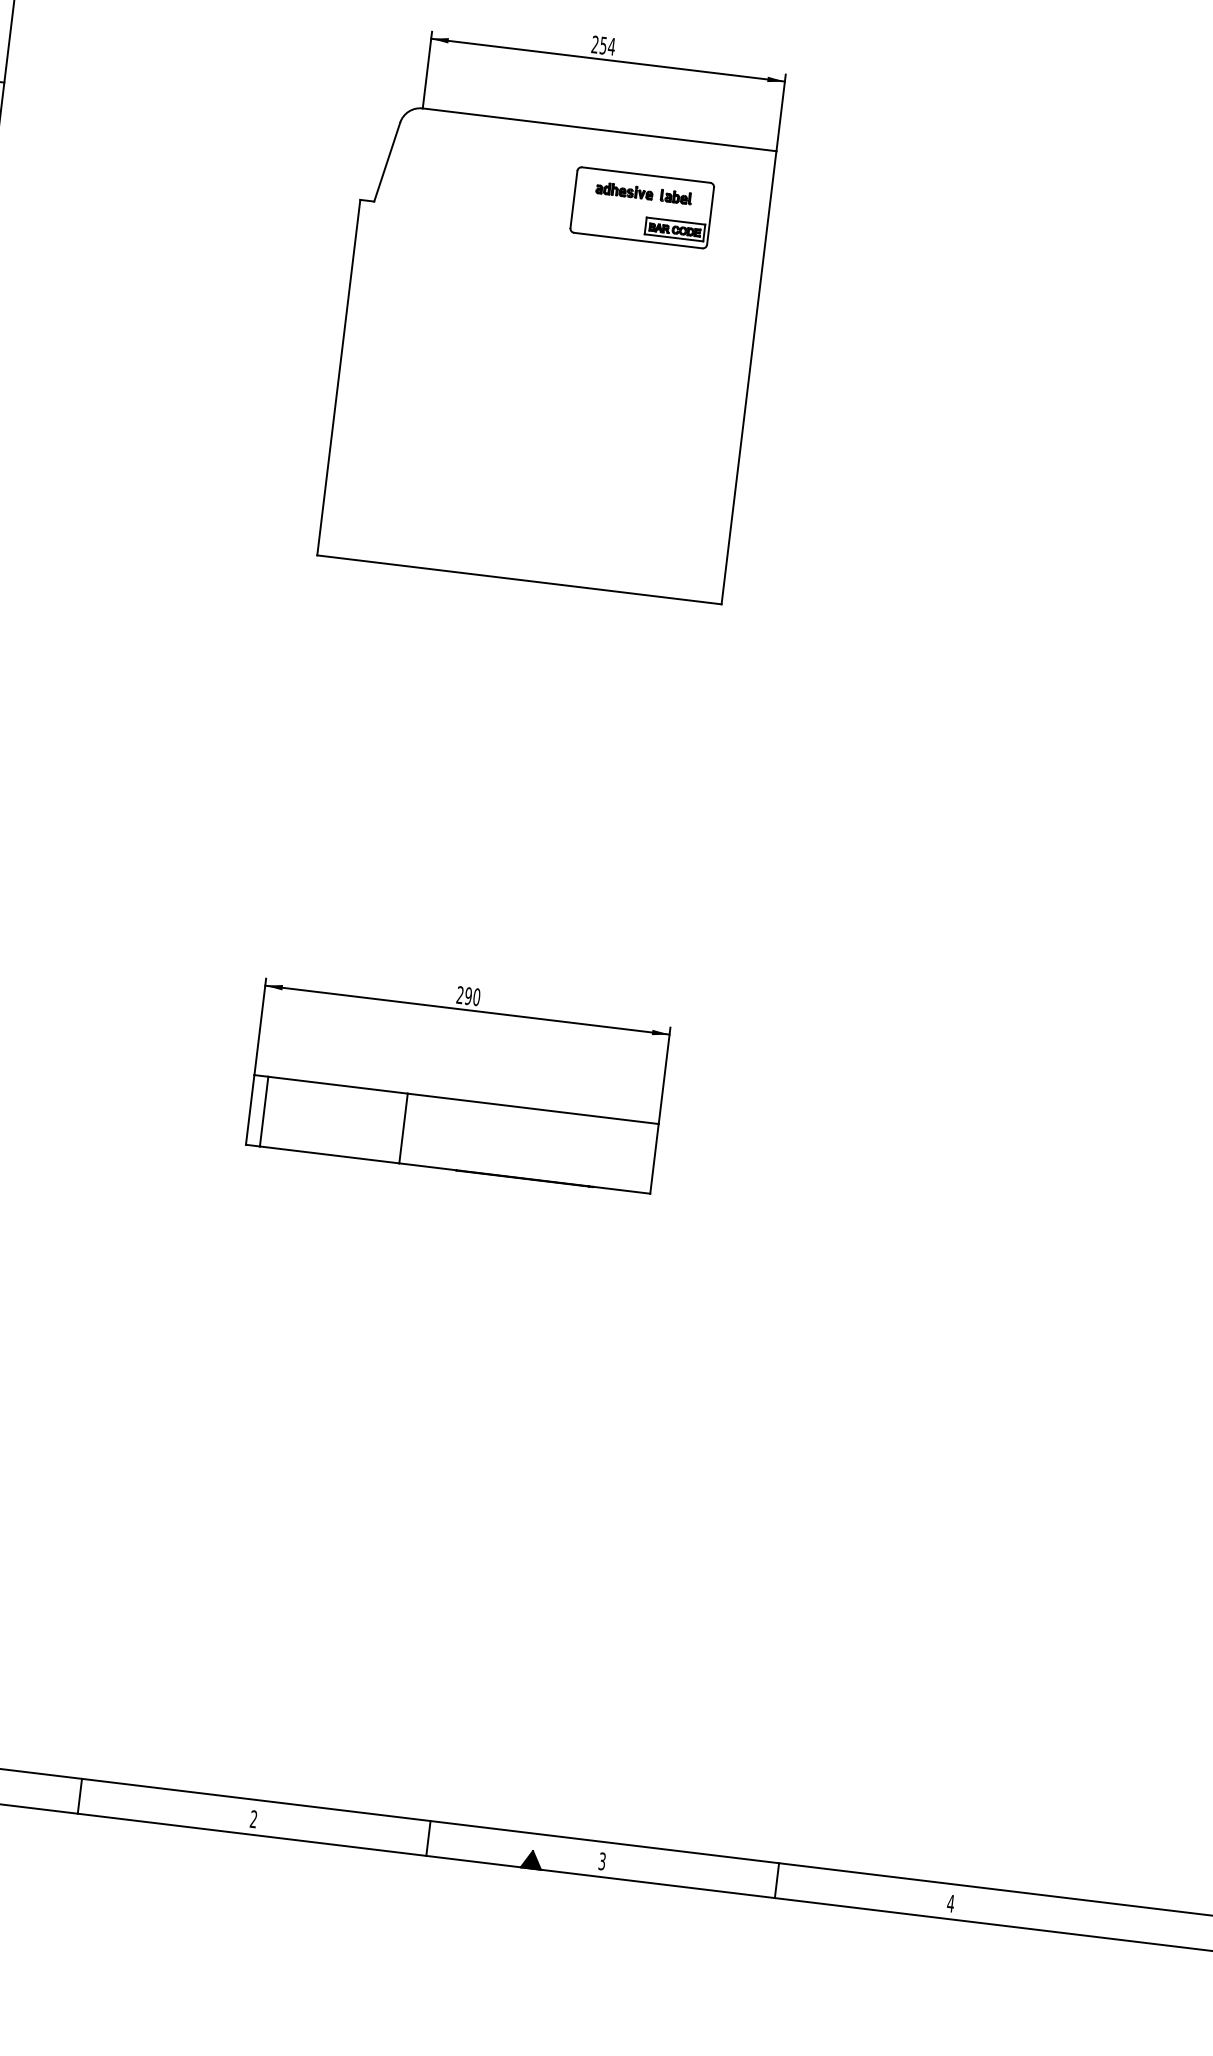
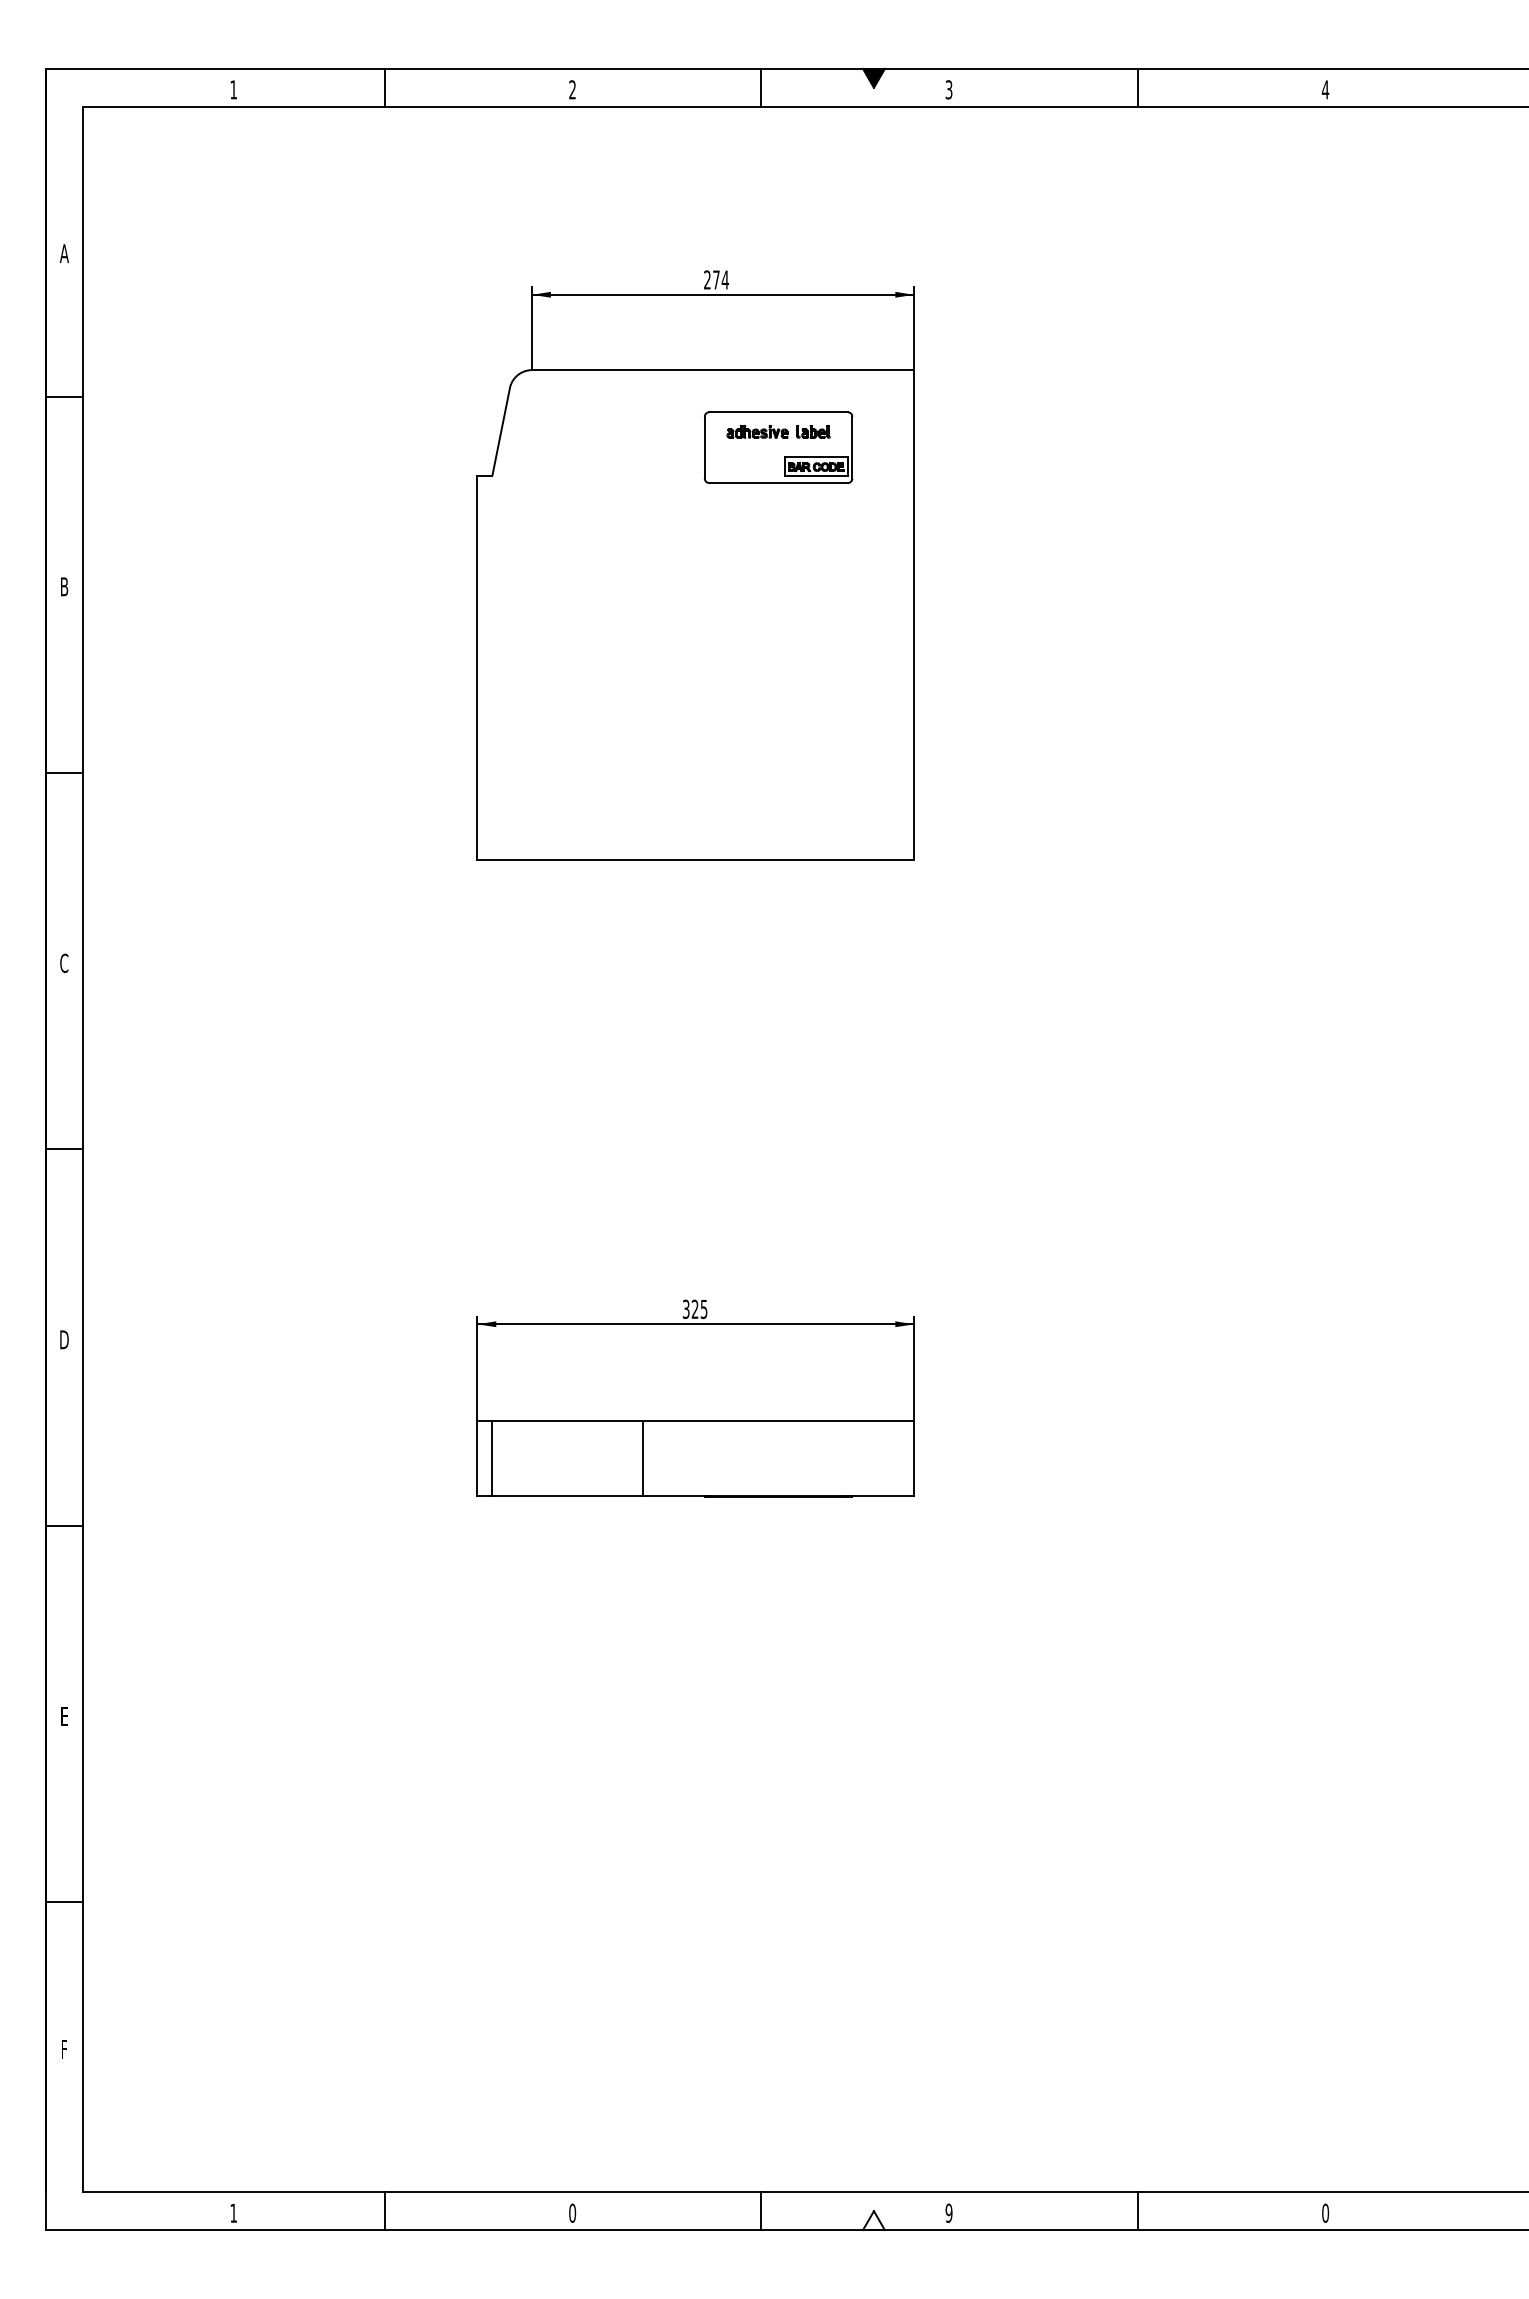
text: (603, 45) -> (716, 279), 254 -> 274
text: (467, 996) -> (694, 1309), 290 -> 325
text: (253, 1818) -> (572, 2212), 2 -> 0
fill: (531, 1859) -> (873, 2220), removed
text: (601, 1860) -> (948, 2212), 3 -> 9
text: (950, 1902) -> (1325, 2212), 4 -> 0

